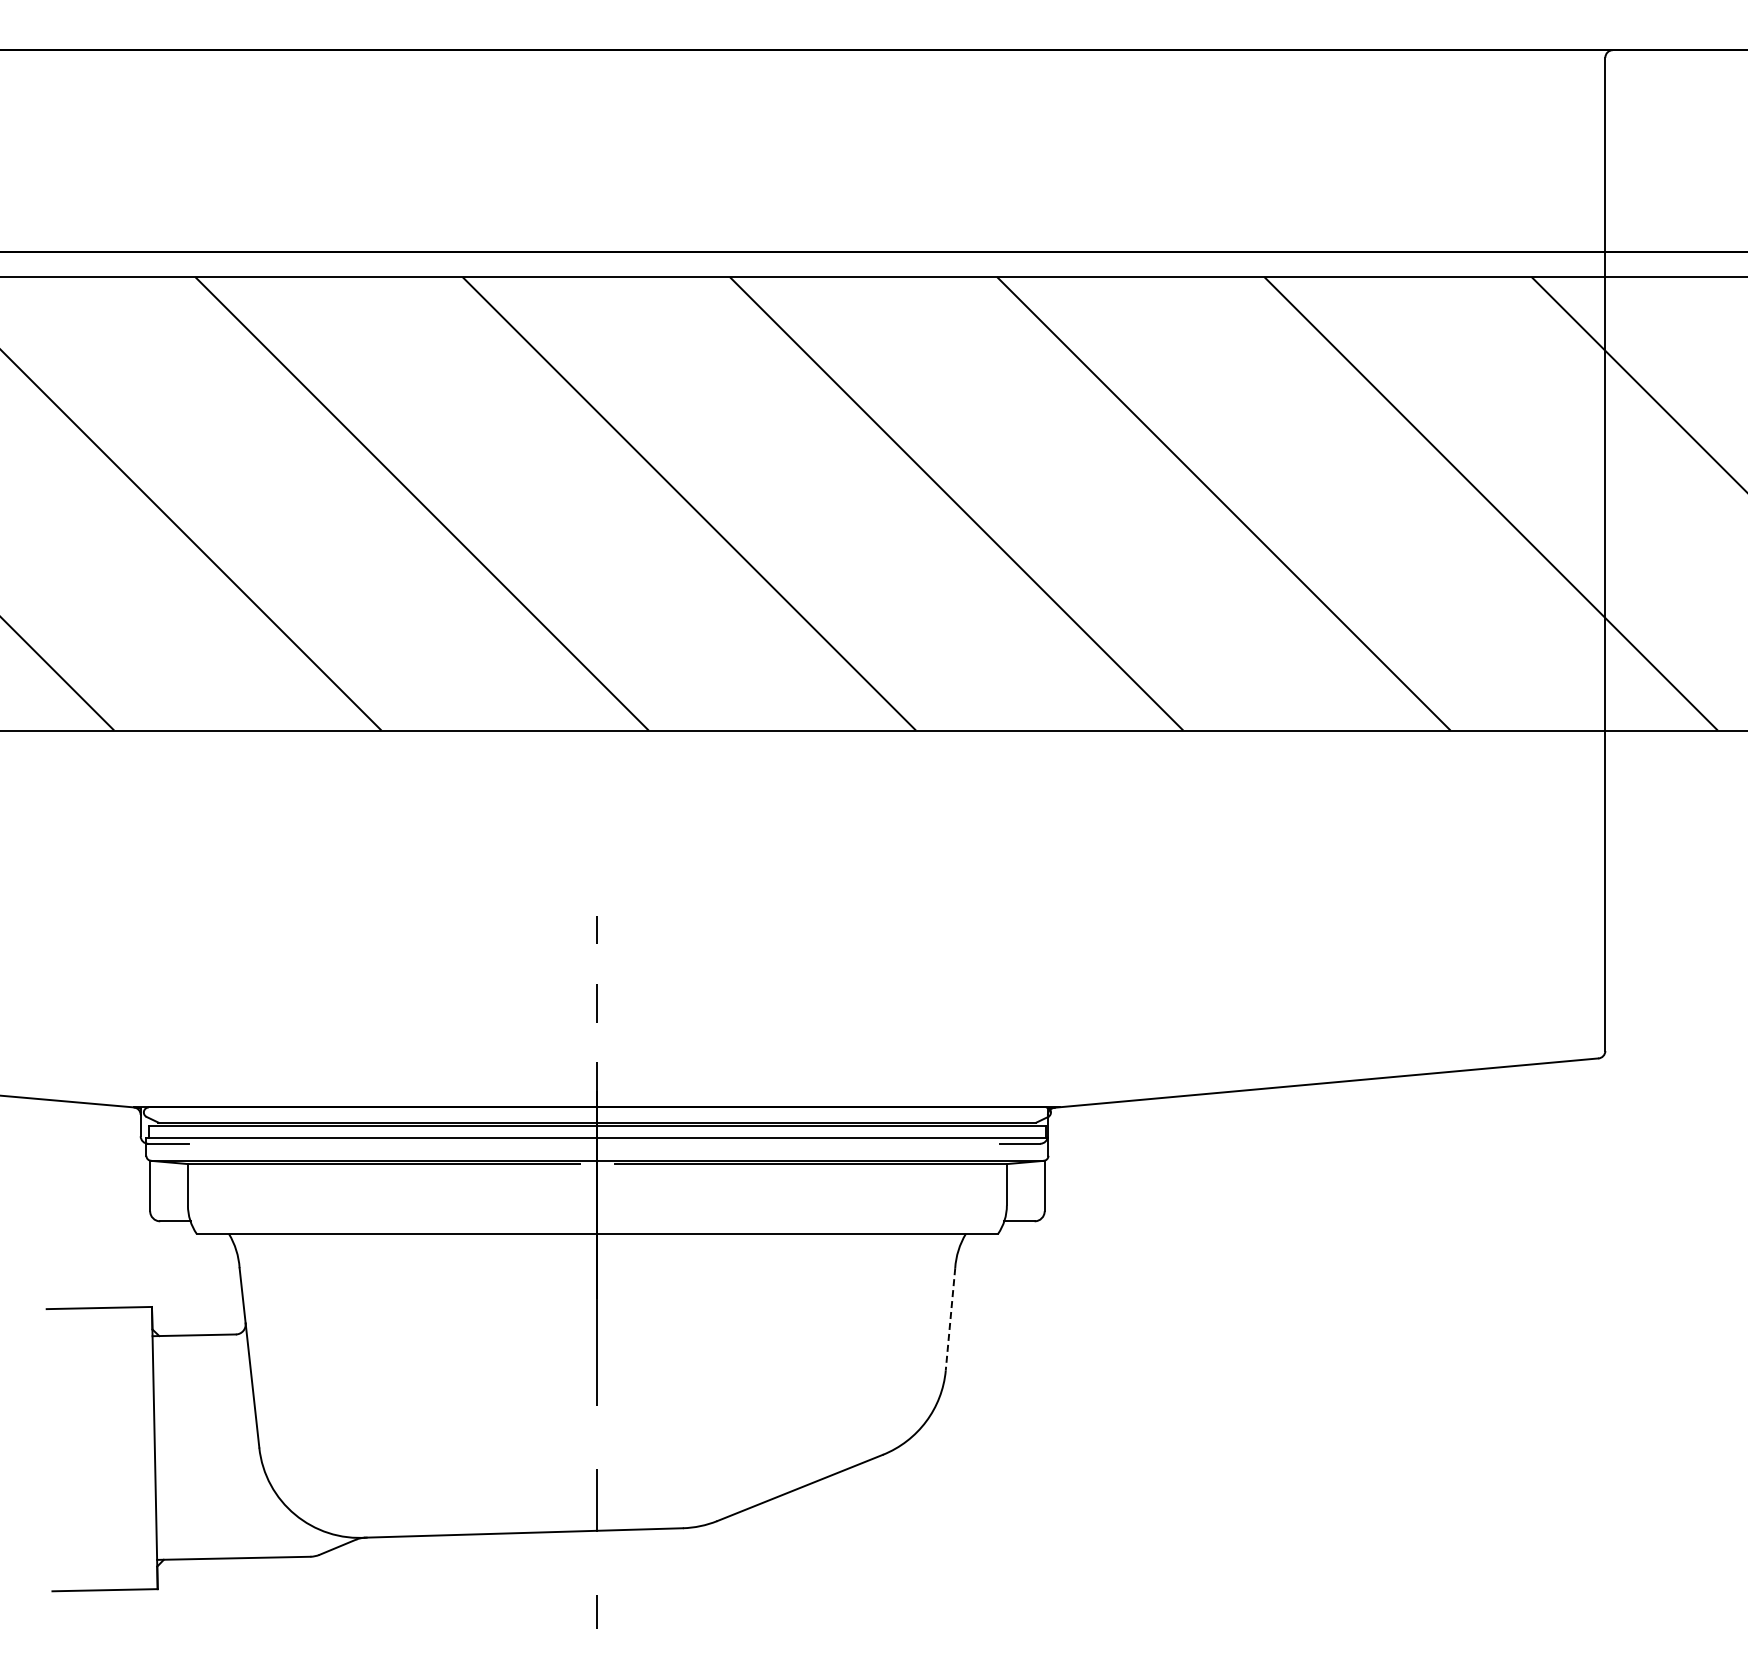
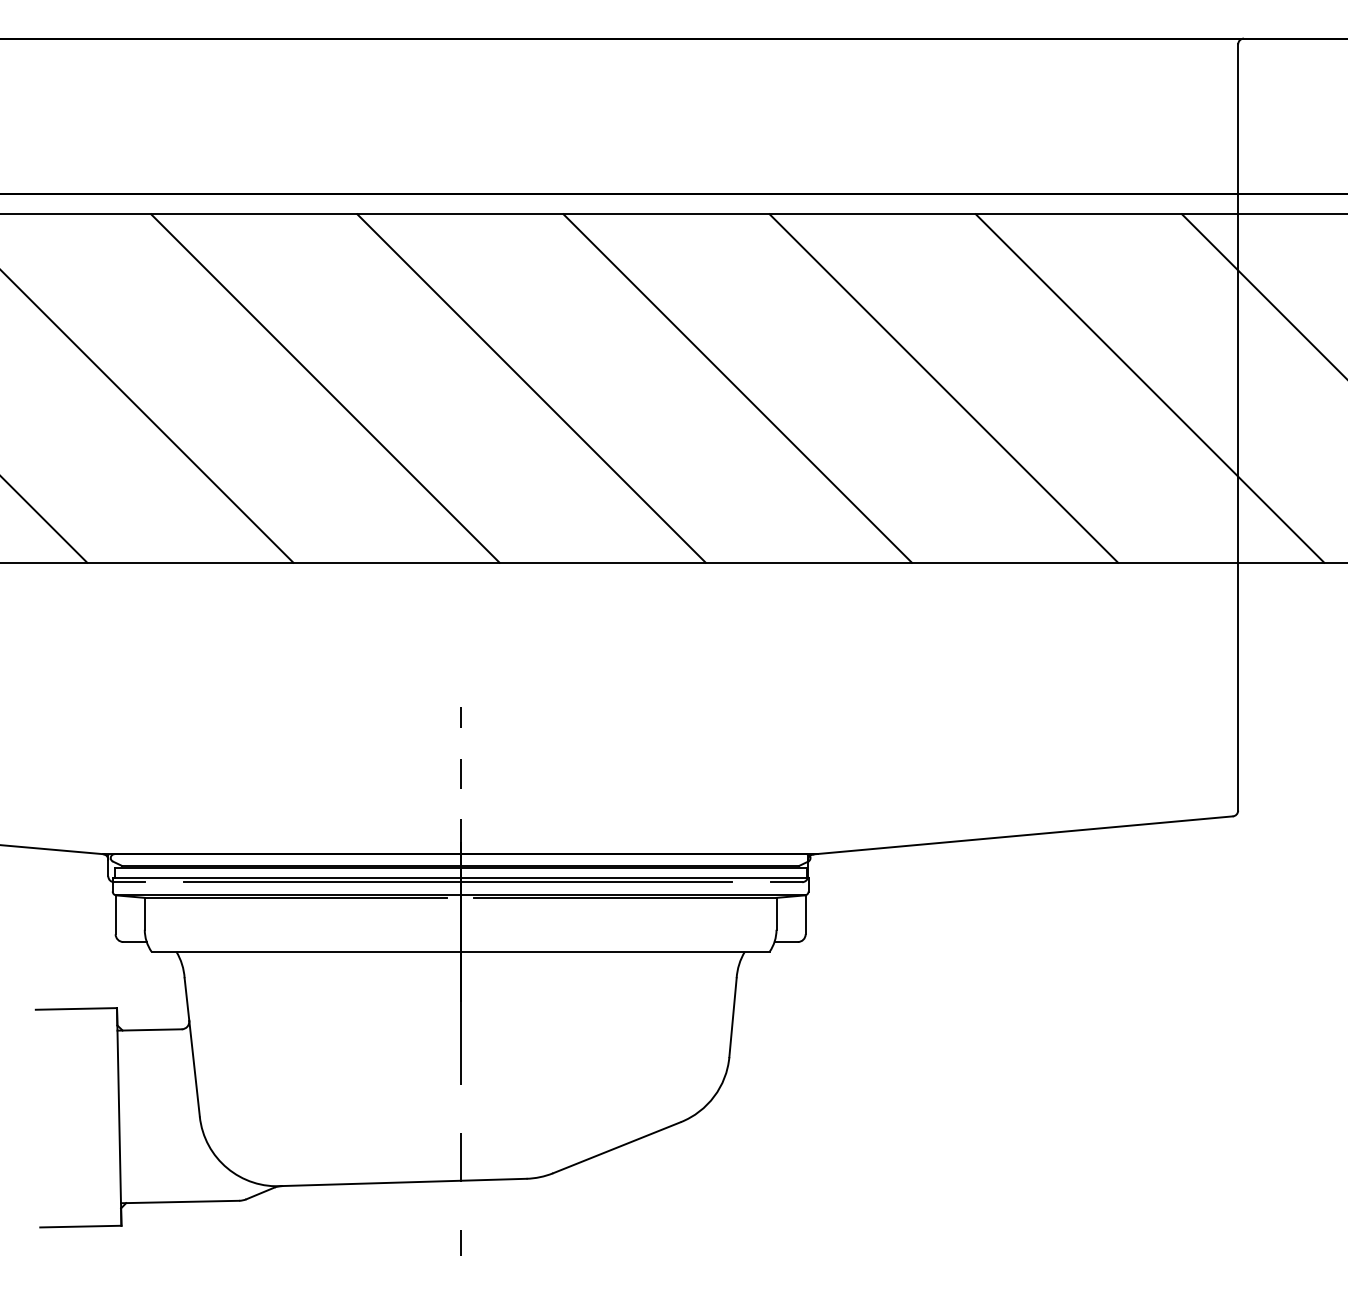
line: (593, 1143) -> (457, 882), added
line: (950, 1319) -> (733, 1017), dashed -> solid

